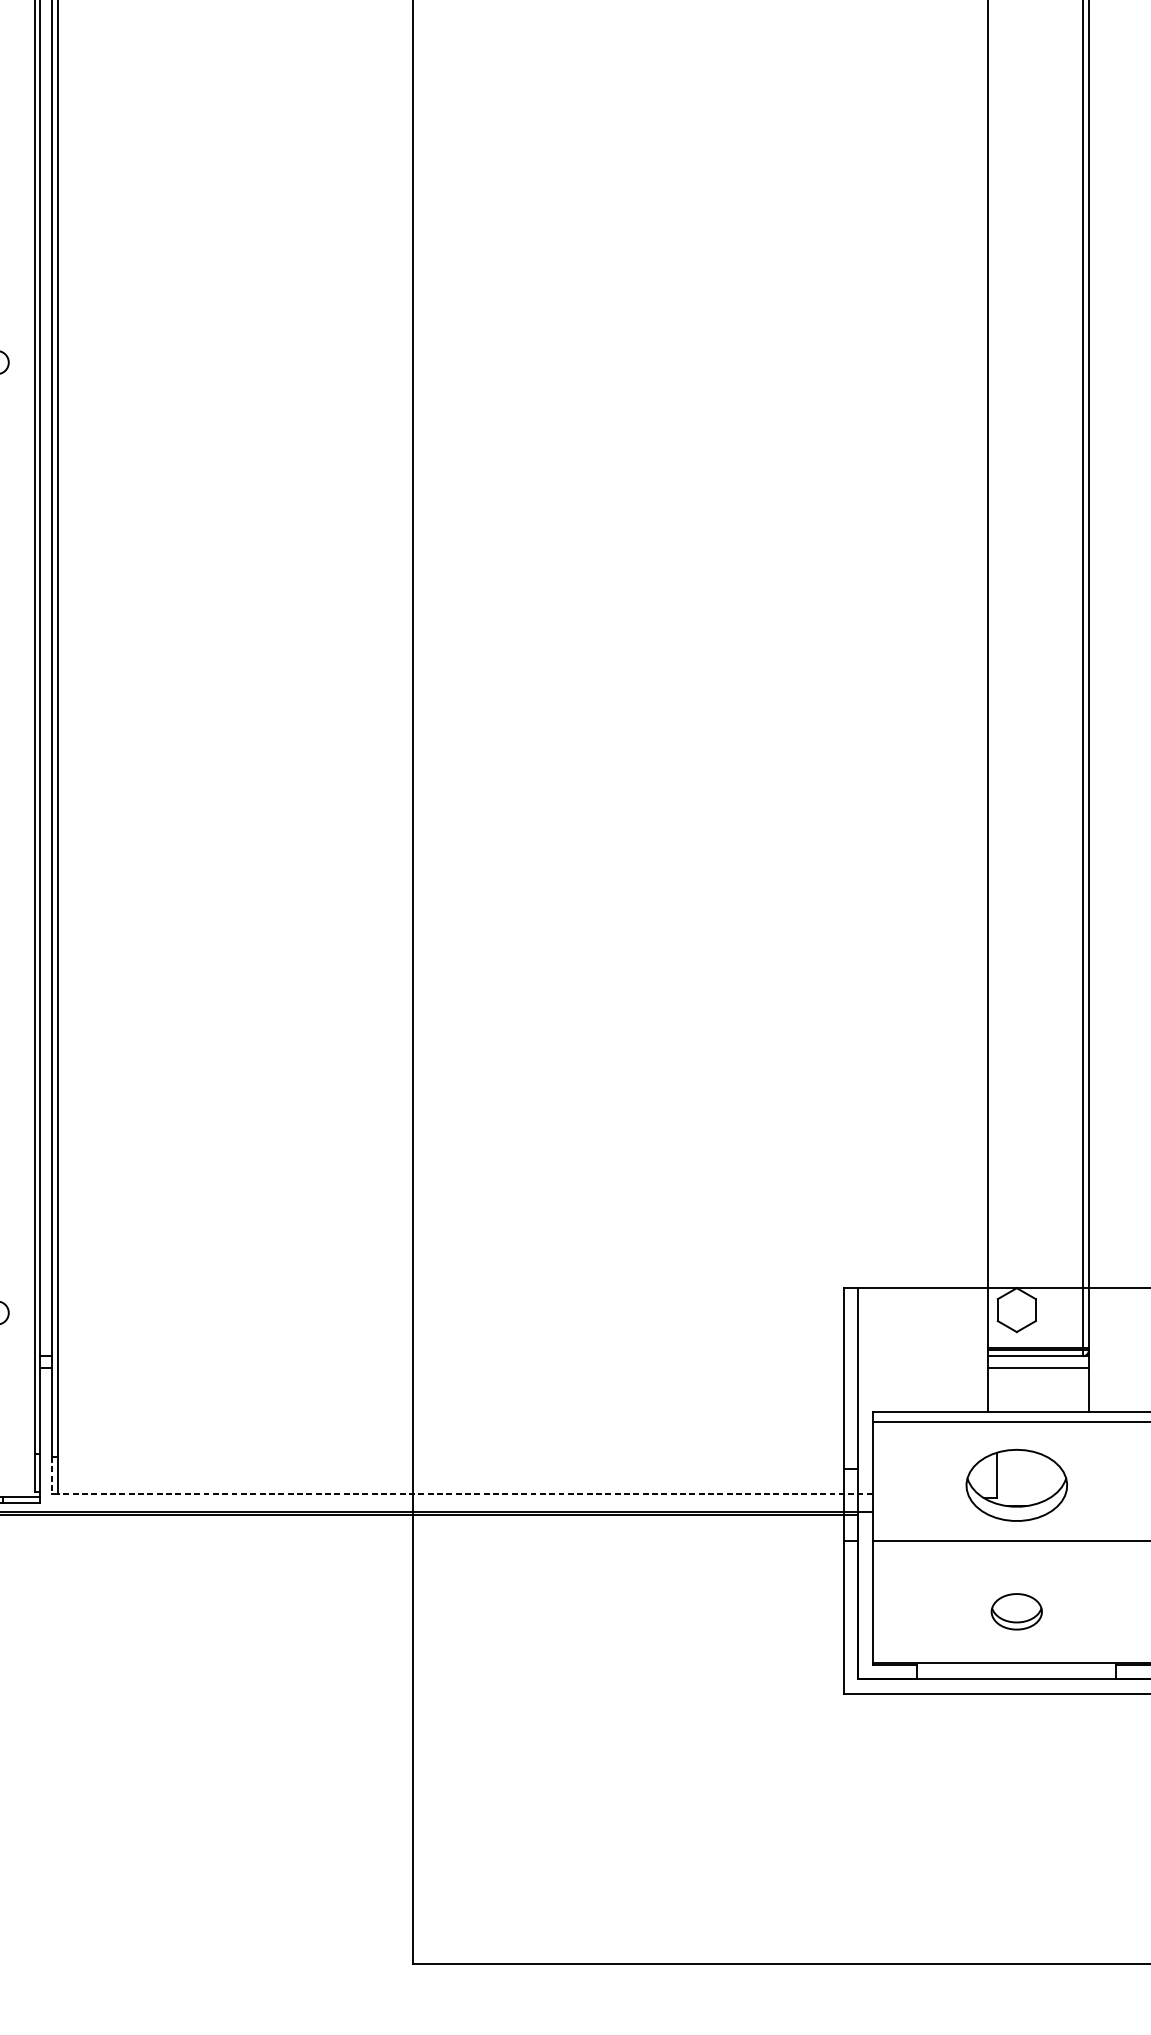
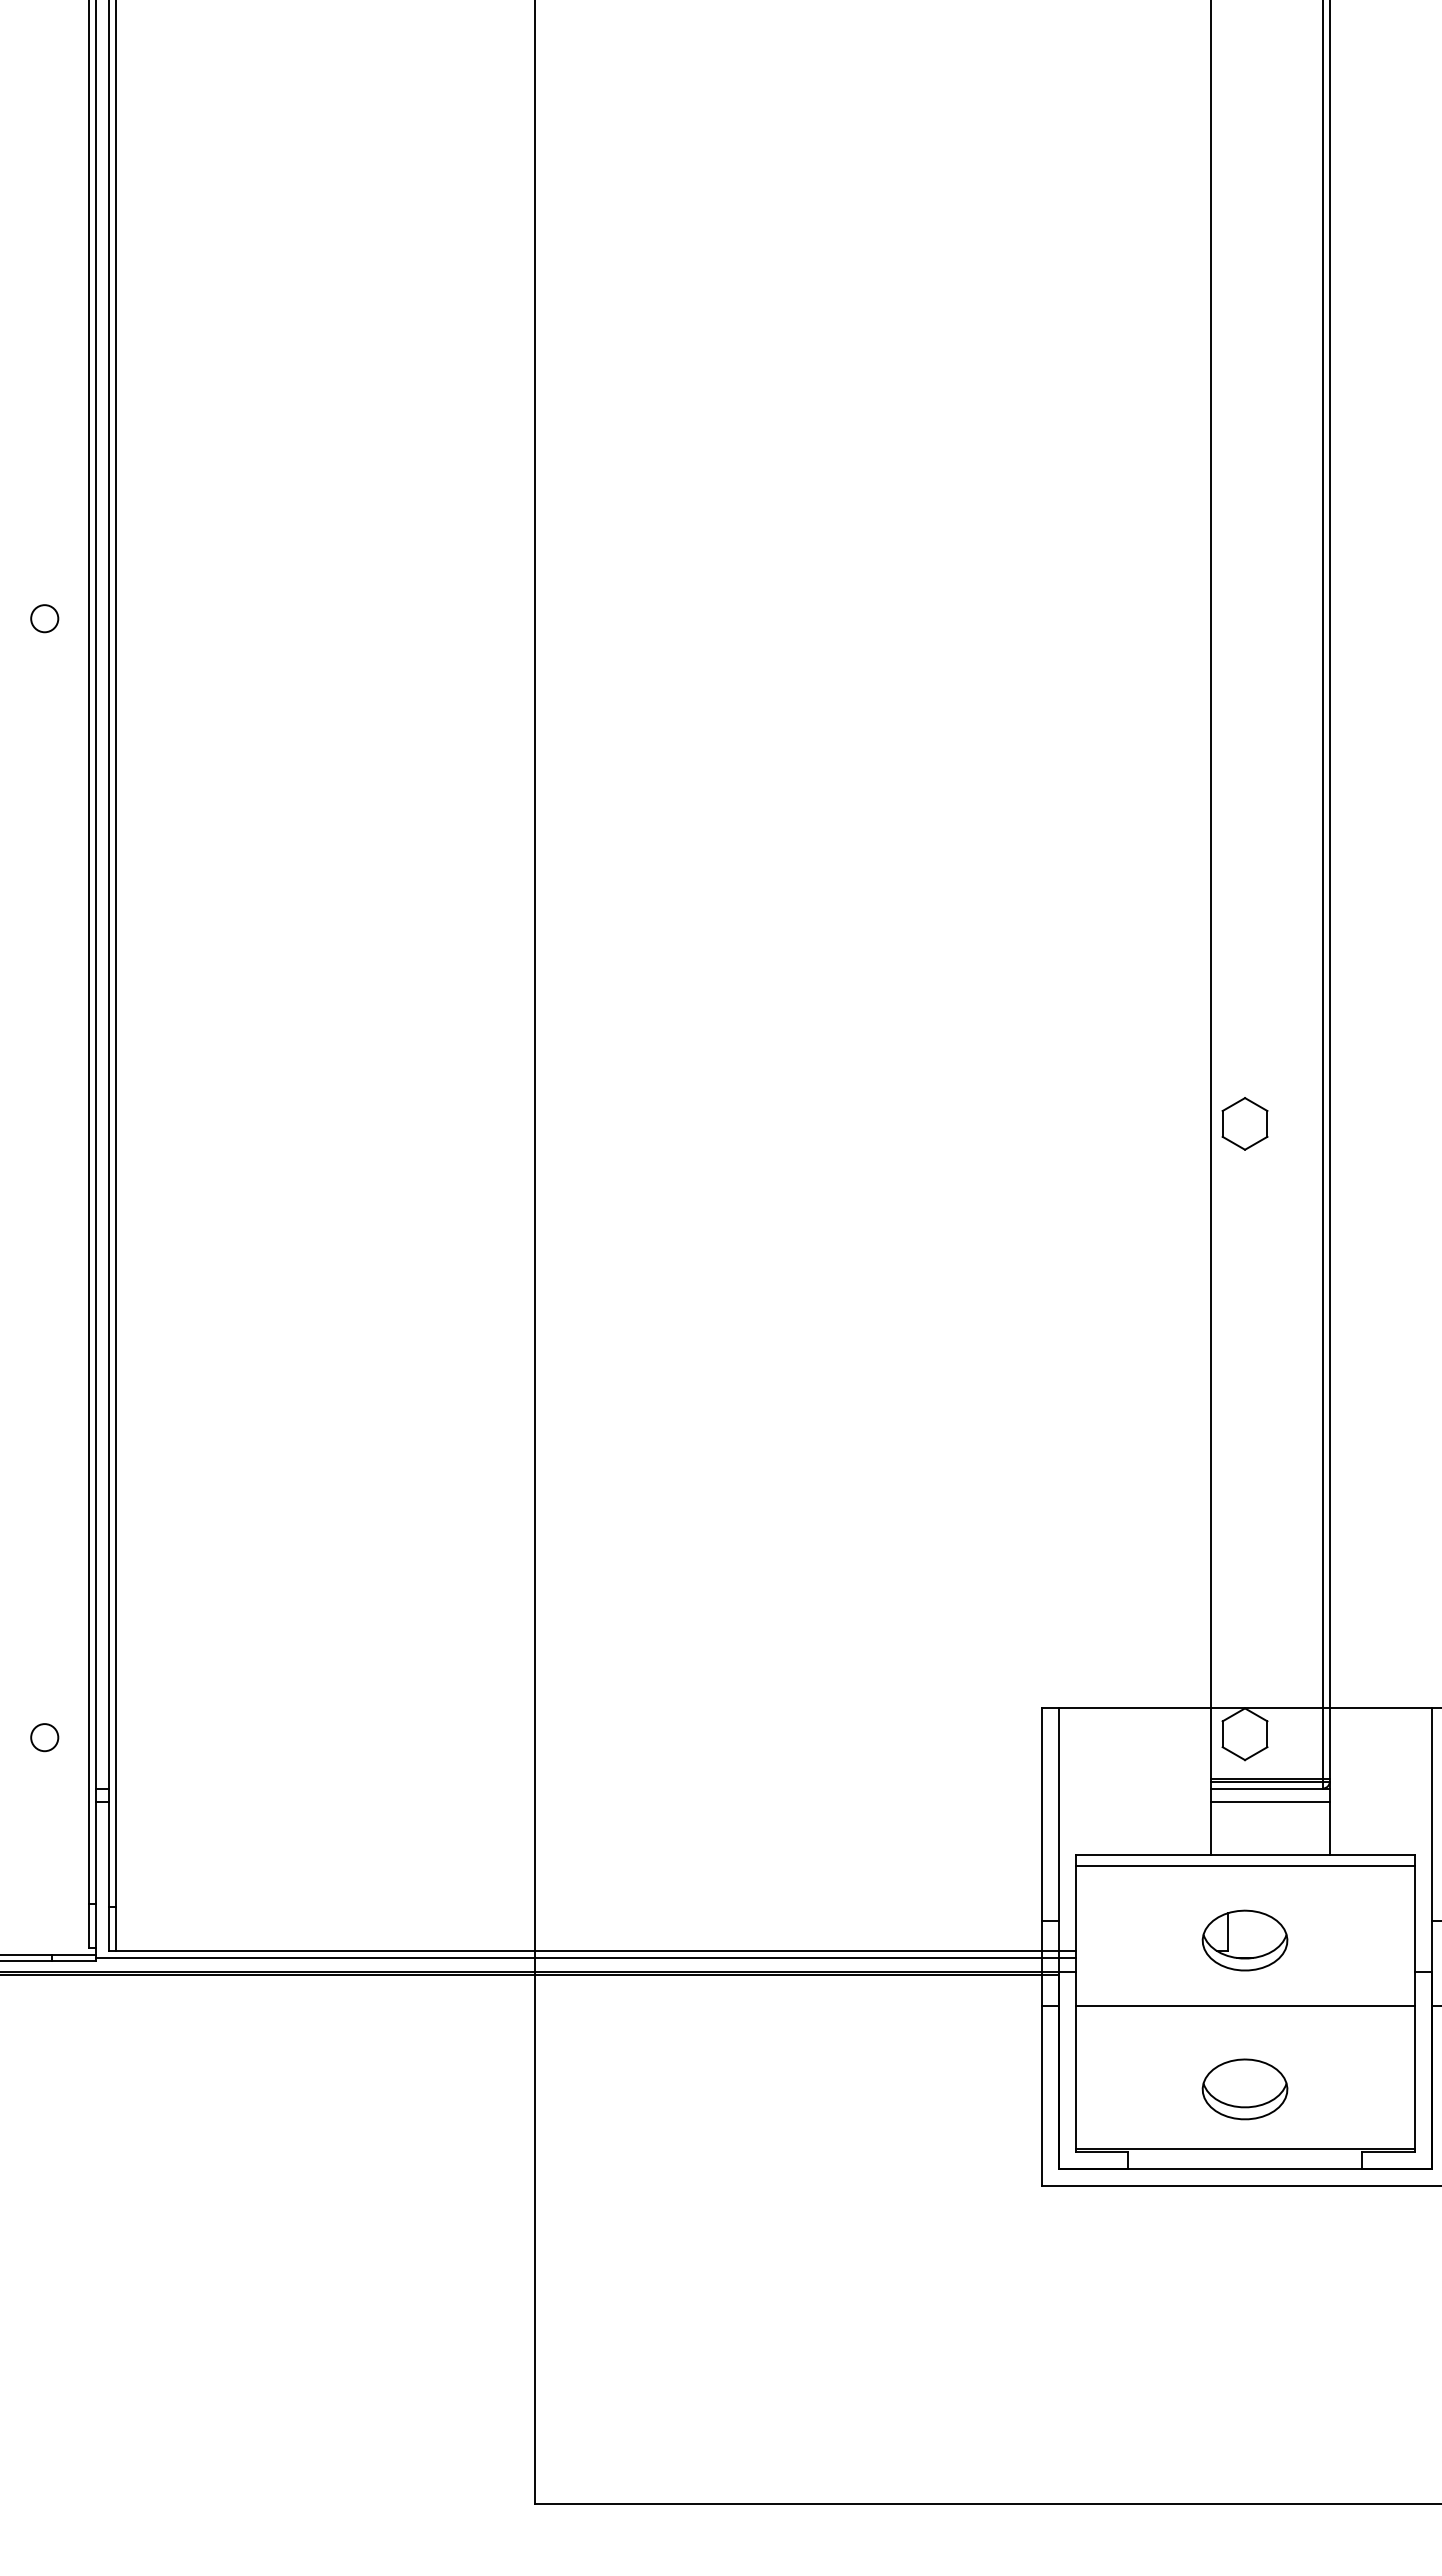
part: (1016, 791) -> (1244, 1123), added
line: (52, 1475) -> (109, 1929), dashed -> solid
part: (1016, 1485) -> (1244, 1940), size x0.71
line: (465, 1494) -> (595, 1951), dashed -> solid
line: (456, 1500) -> (585, 1958), added
part: (1016, 1611) -> (1244, 2089), size x1.43

